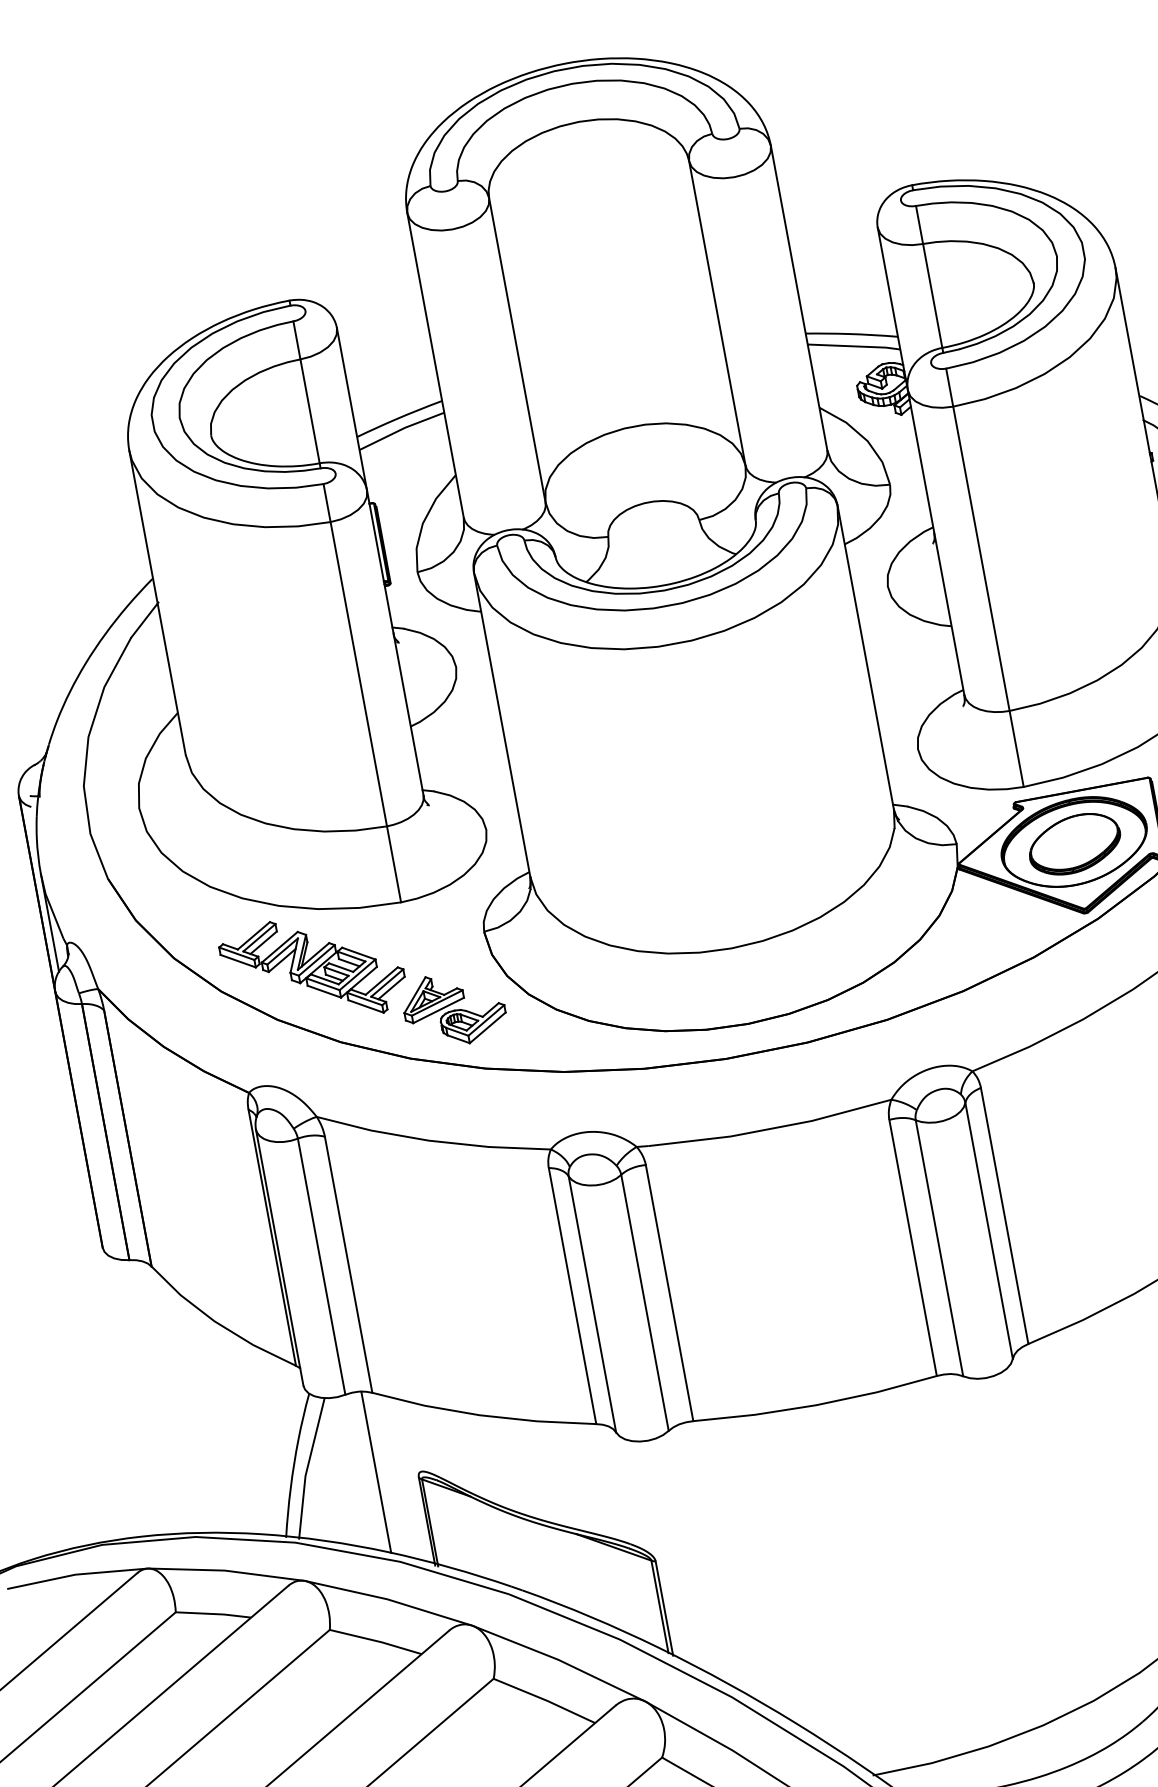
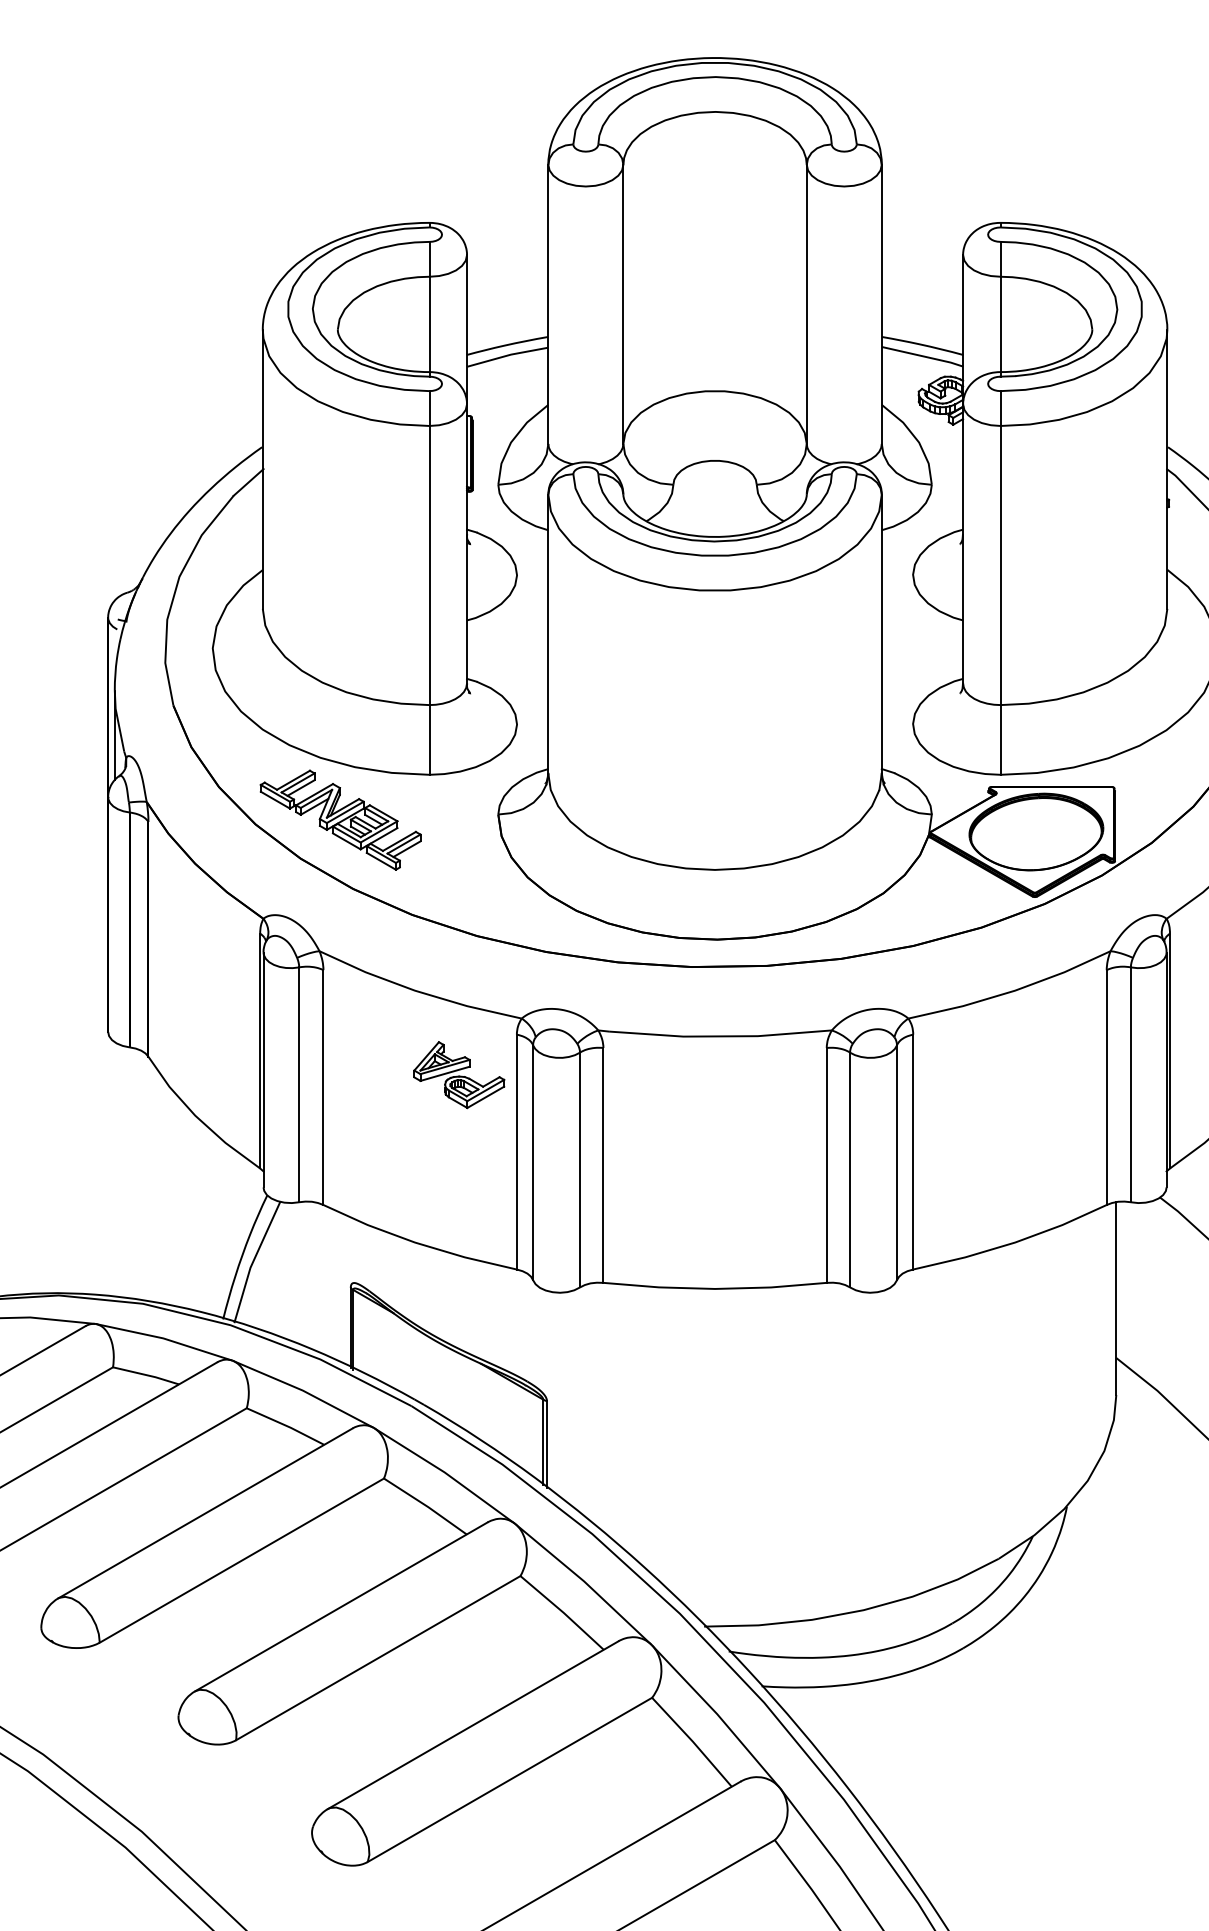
part: (1074, 843) -> (1036, 833), removed
part: (454, 1009) -> (459, 1075), moved
line: (375, 1472) -> (313, 1276), removed

